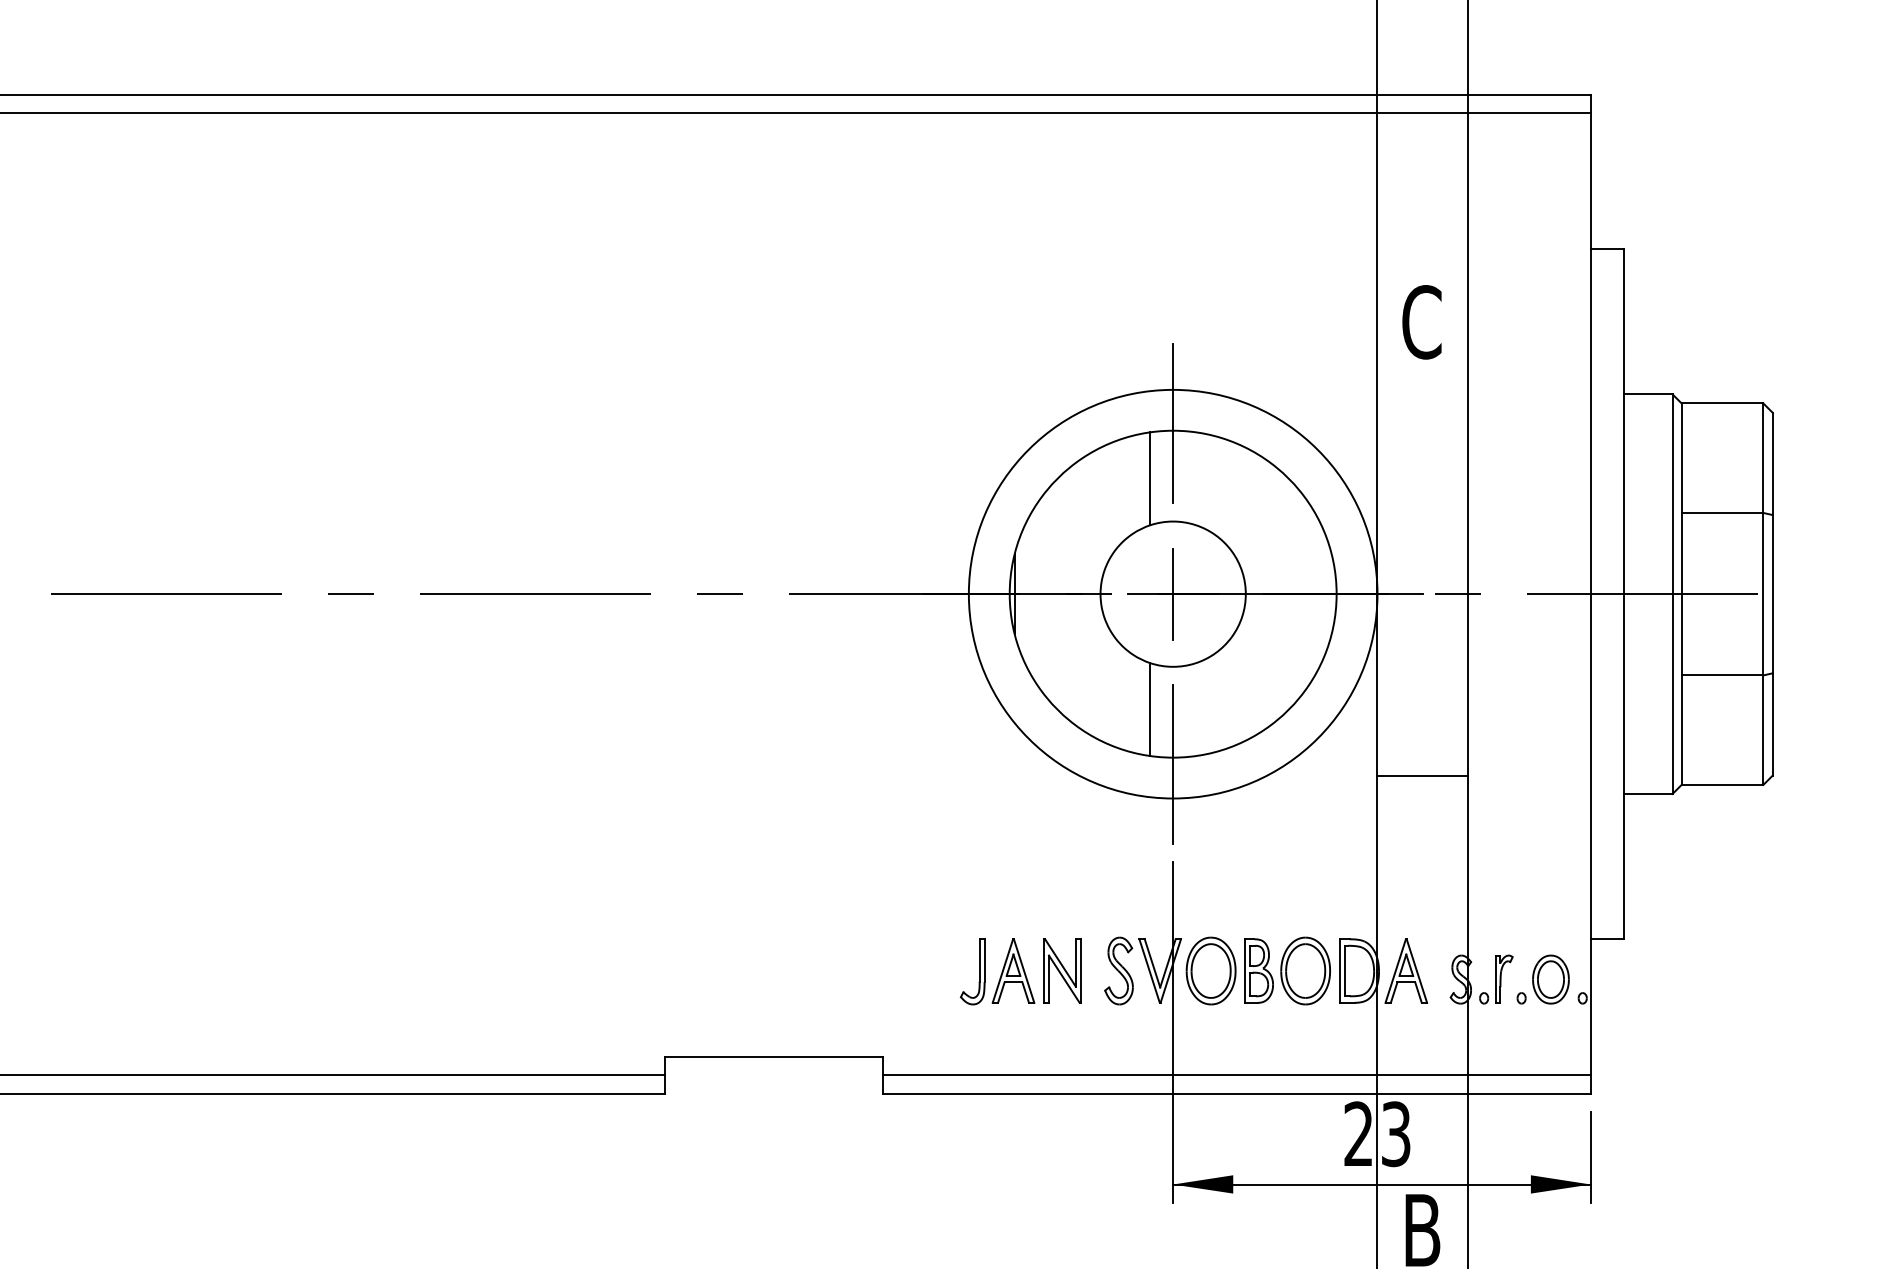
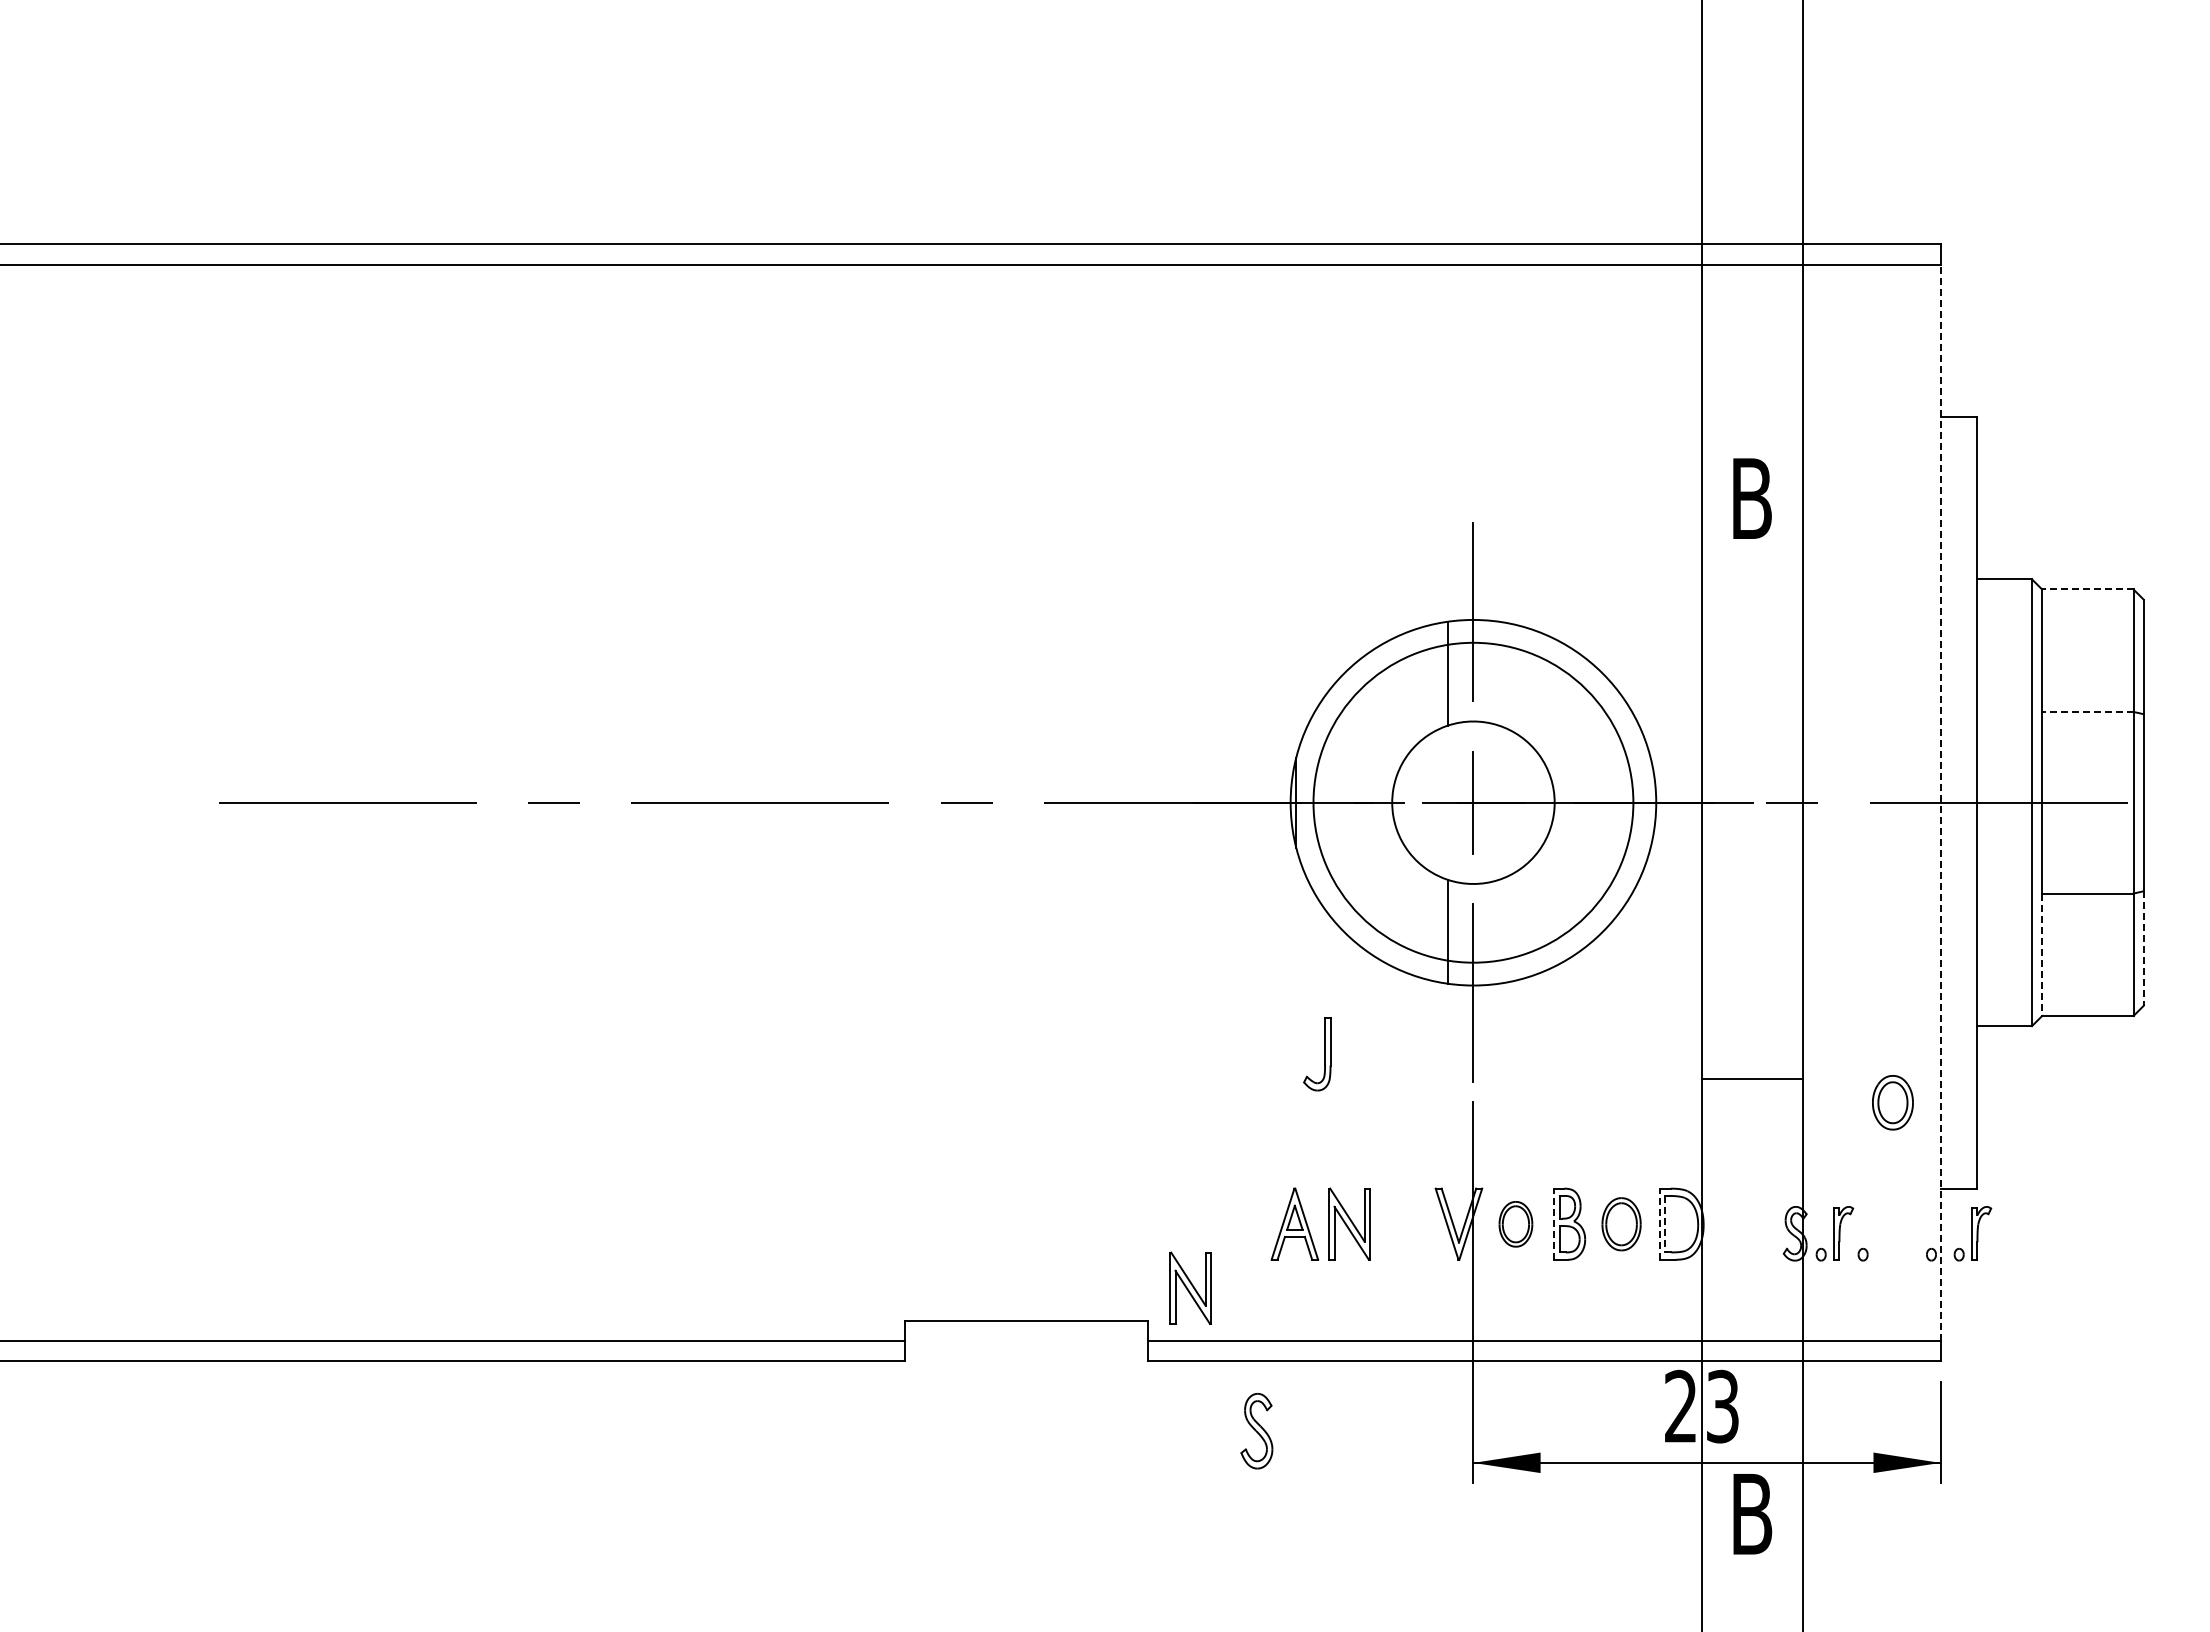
text: (1421, 322) -> (1751, 498), C -> B
line: (1722, 403) -> (2087, 589), solid -> dashed
line: (1722, 512) -> (2087, 711), solid -> dashed
circle: (1172, 593) -> (1472, 802), size x0.7
line: (1590, 593) -> (1940, 802), solid -> dashed
line: (1772, 725) -> (2143, 949), solid -> dashed
line: (1682, 730) -> (2042, 955), solid -> dashed
line: (1422, 776) -> (1752, 1079), moved
part: (1406, 970) -> (1734, 1223), removed
part: (1118, 971) -> (1256, 1431), moved
part: (1210, 971) -> (1515, 1224), size x0.6
line: (1245, 971) -> (1554, 1224), solid -> dashed
part: (1305, 971) -> (1621, 1224), size x0.7
line: (1339, 971) -> (1659, 1224), solid -> dashed
line: (1344, 971) -> (1665, 1224), solid -> dashed
part: (979, 972) -> (1324, 1054), moved
part: (1550, 979) -> (1892, 1102), moved
part: (1619, 979) -> (1972, 1233), added
part: (920, 1027) -> (1190, 1287), added

